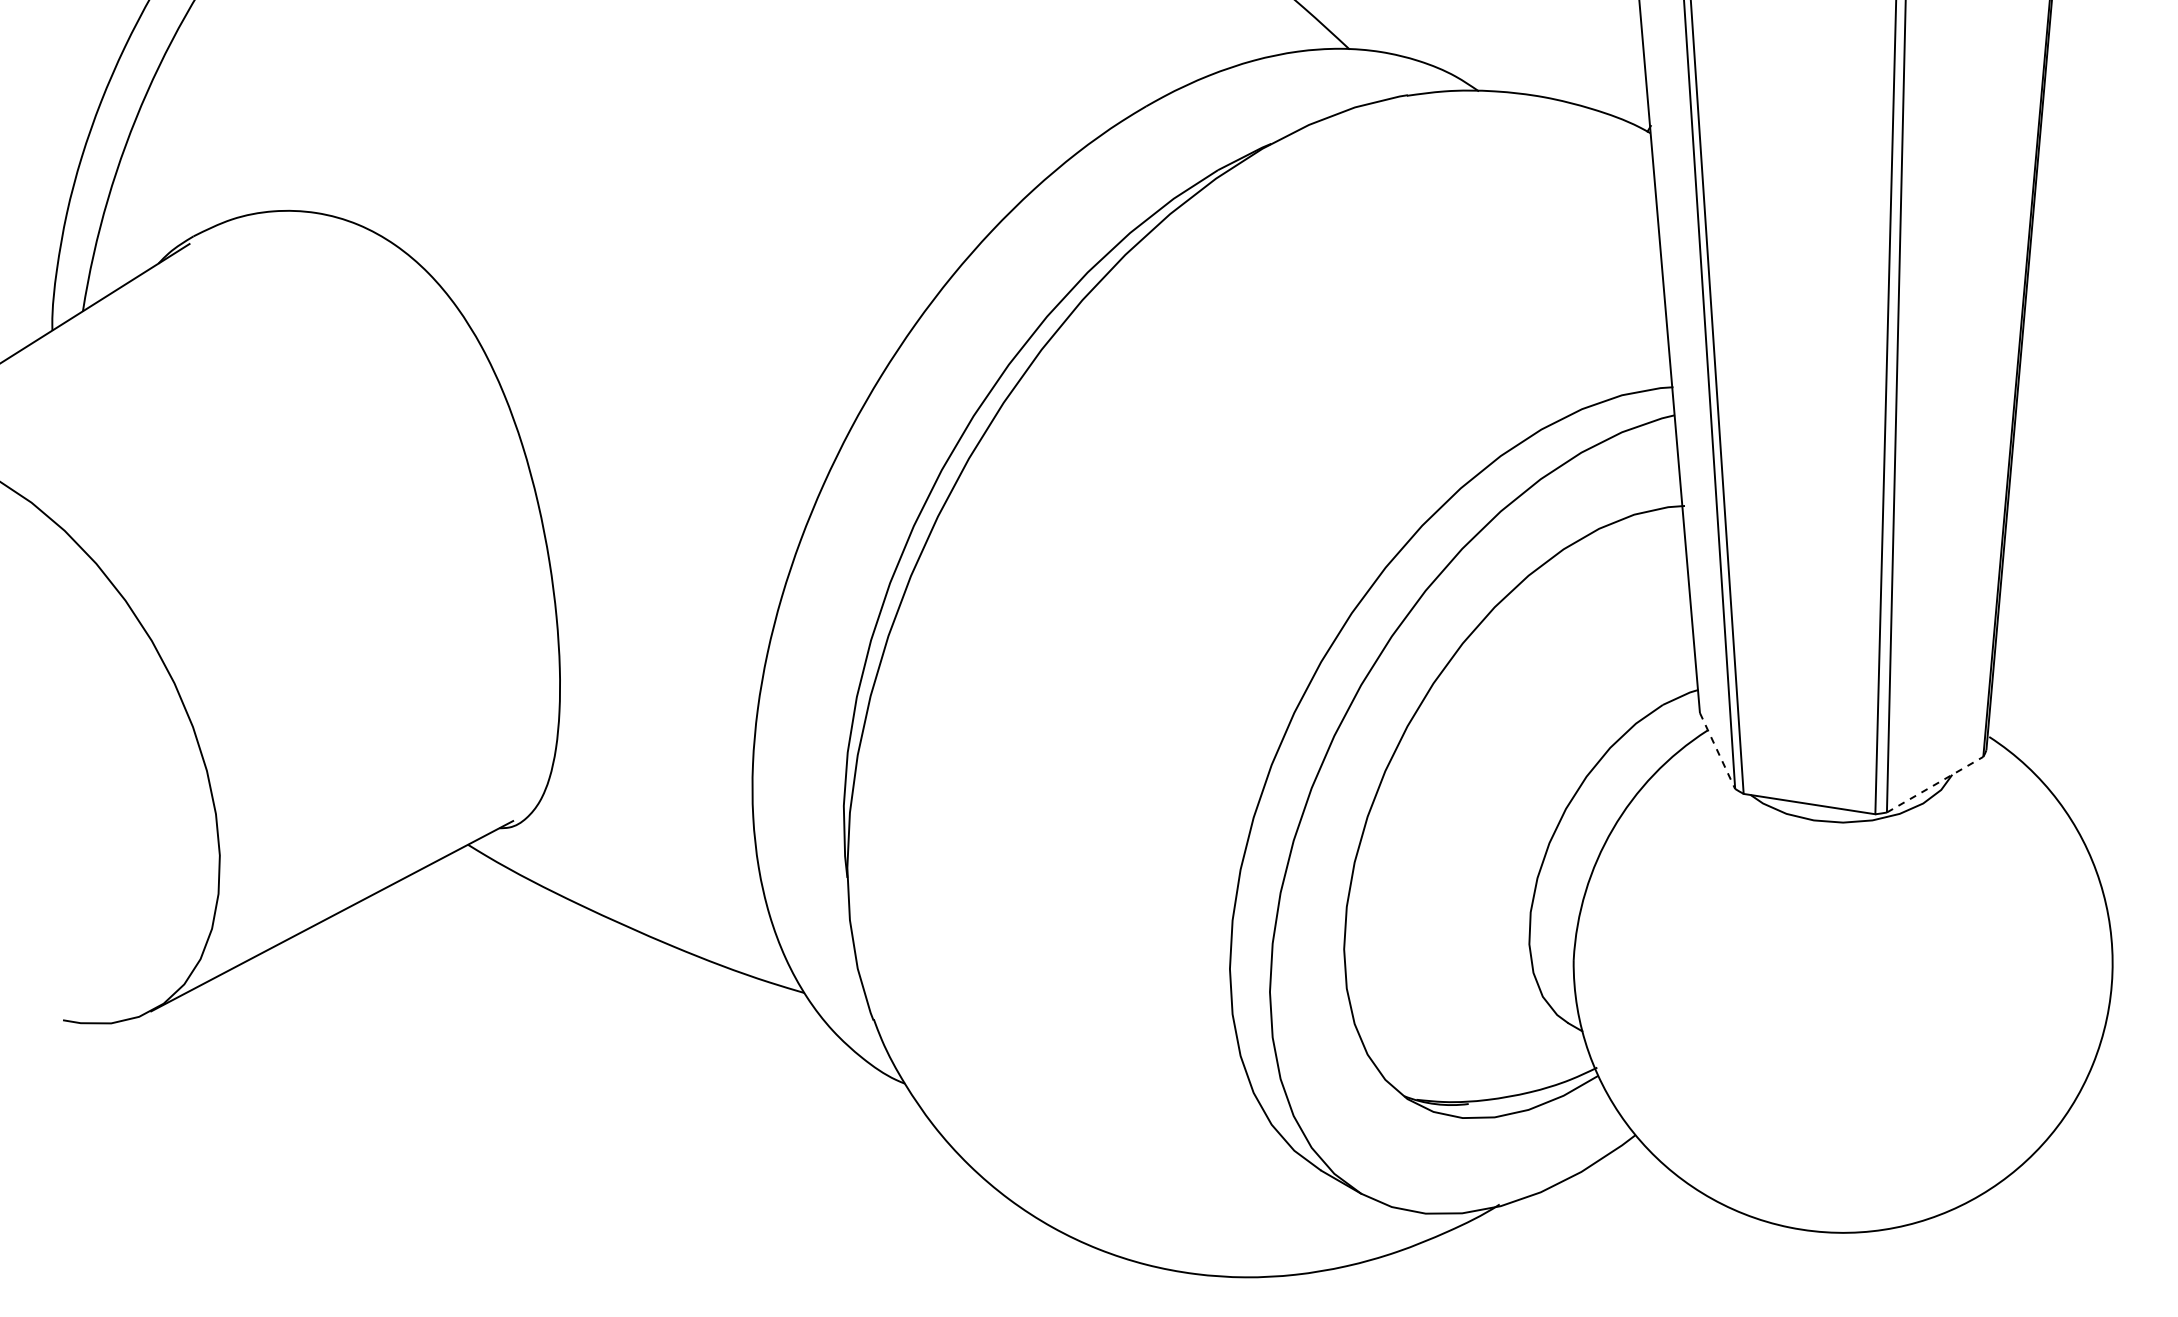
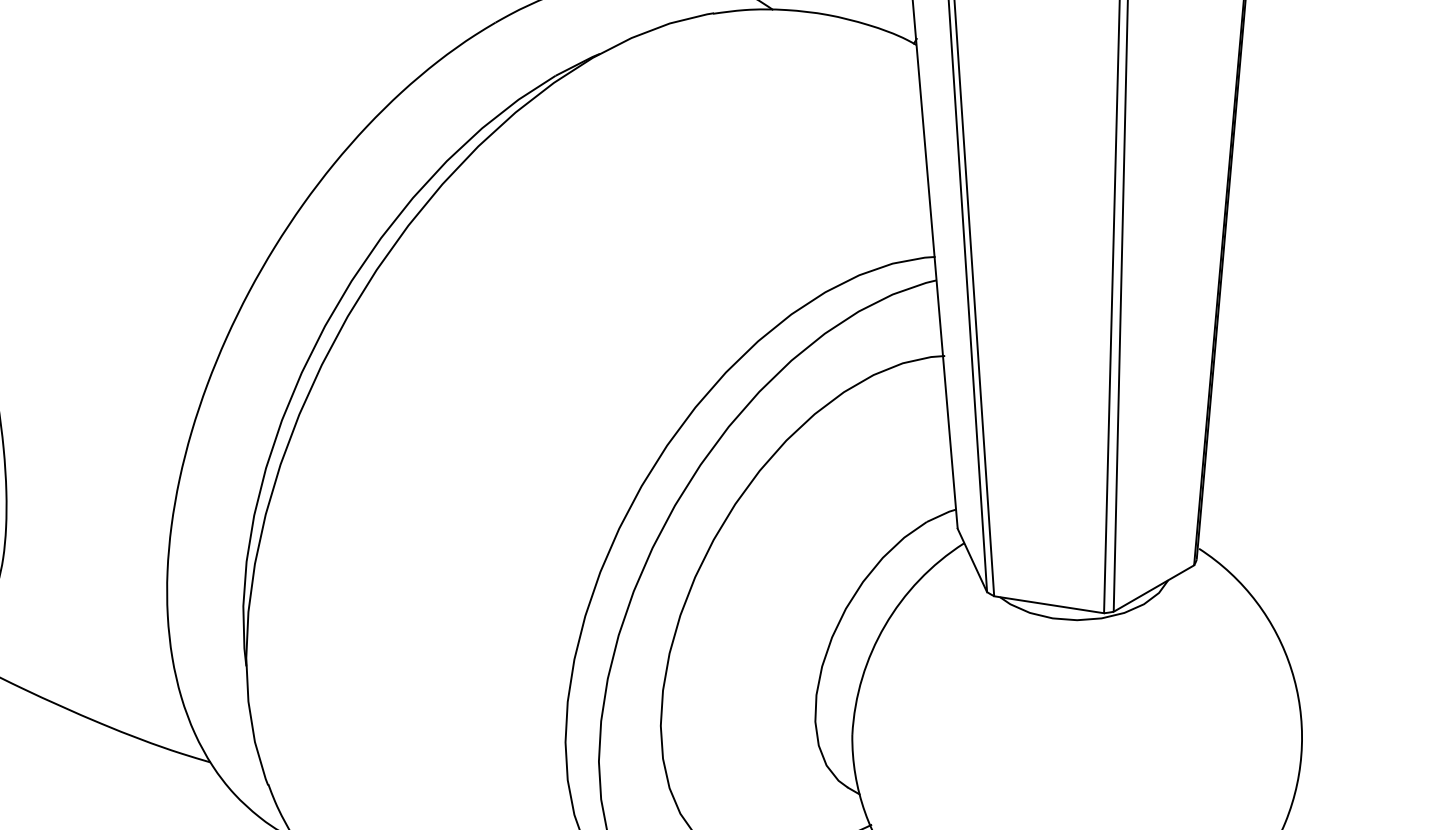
line: (1717, 751) -> (972, 560), dashed -> solid
line: (1935, 784) -> (1154, 588), dashed -> solid

